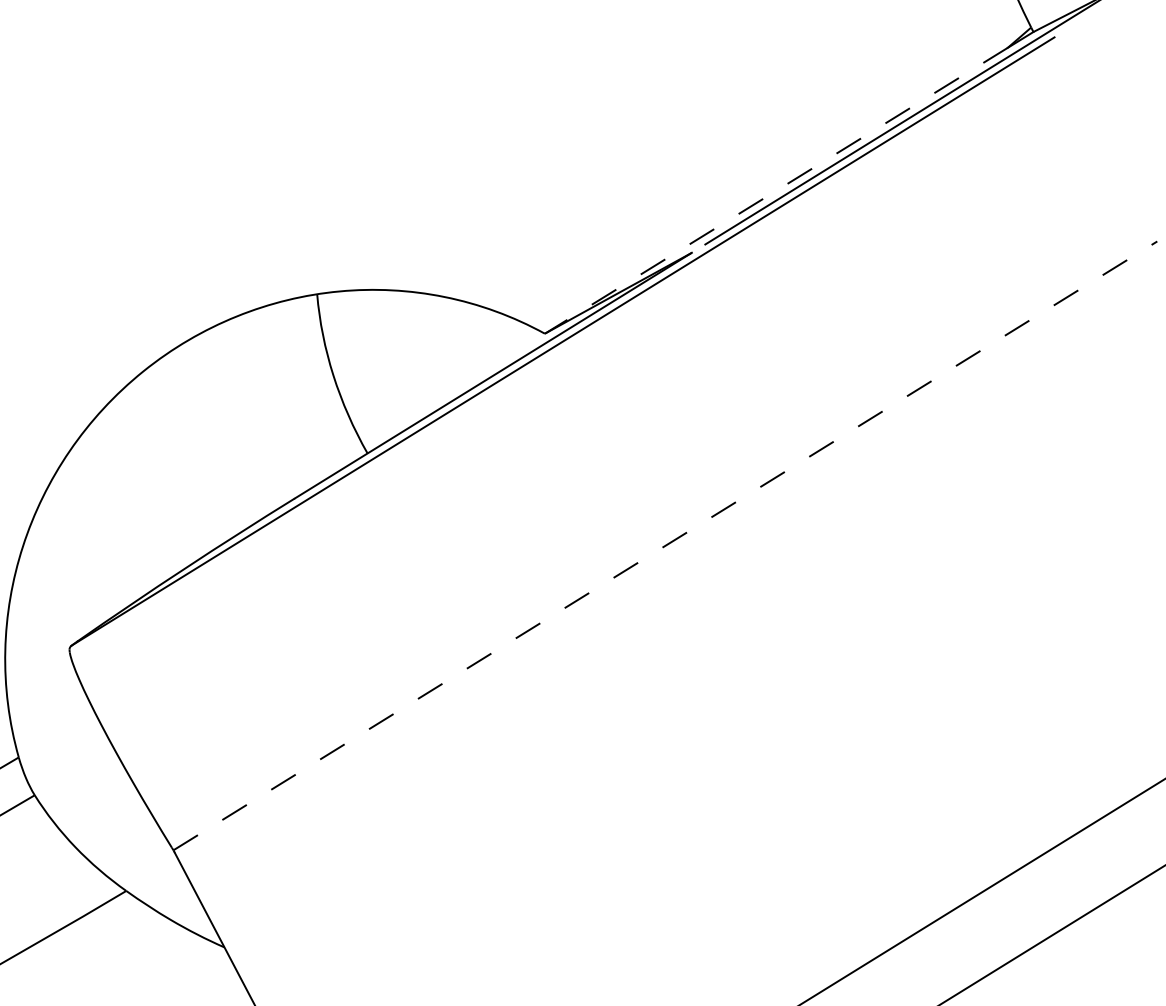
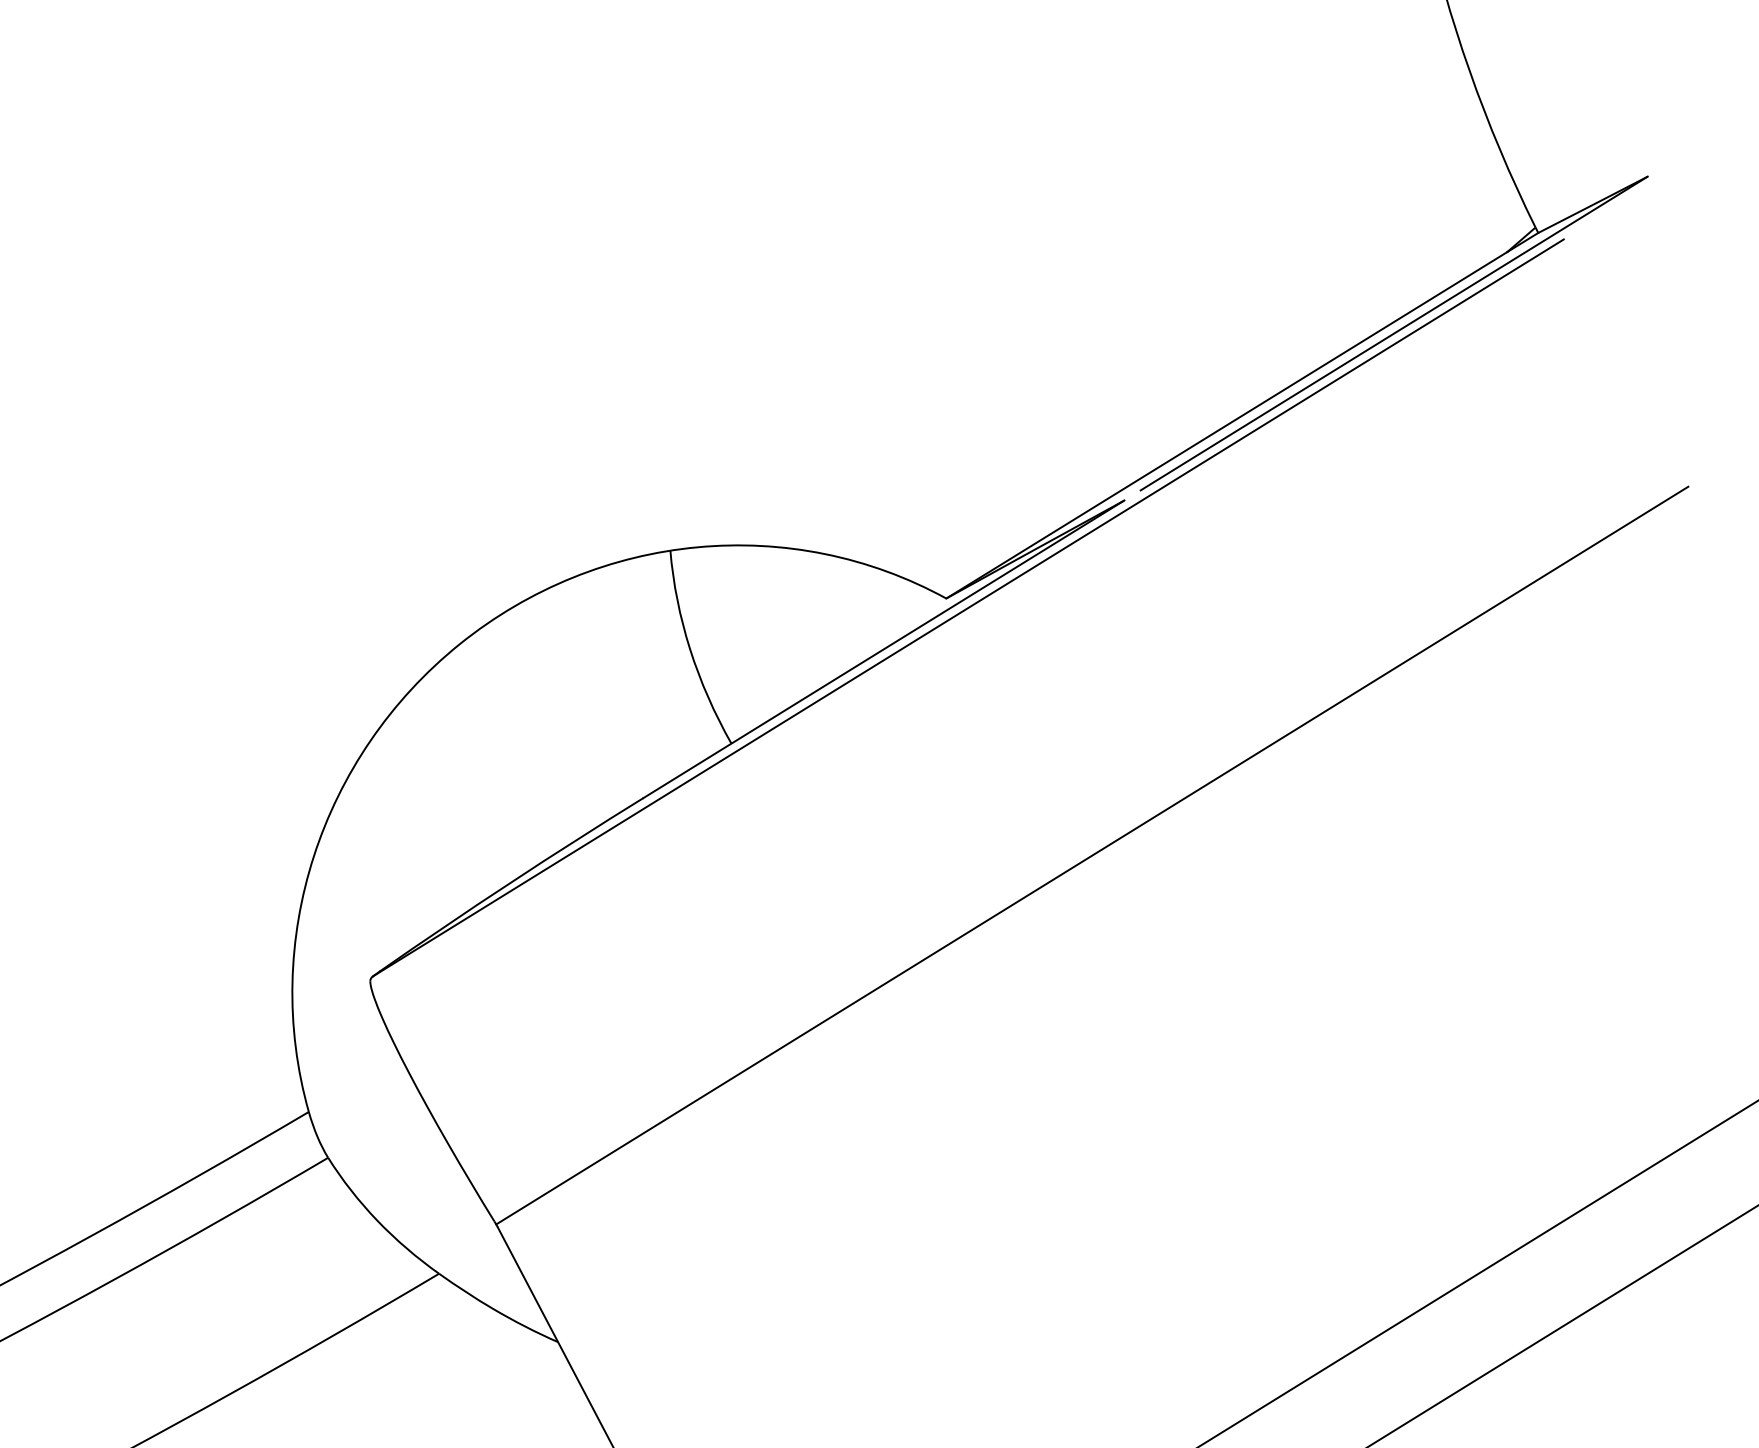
line: (776, 190) -> (1226, 425), dashed -> solid
line: (665, 545) -> (1092, 855), dashed -> solid

